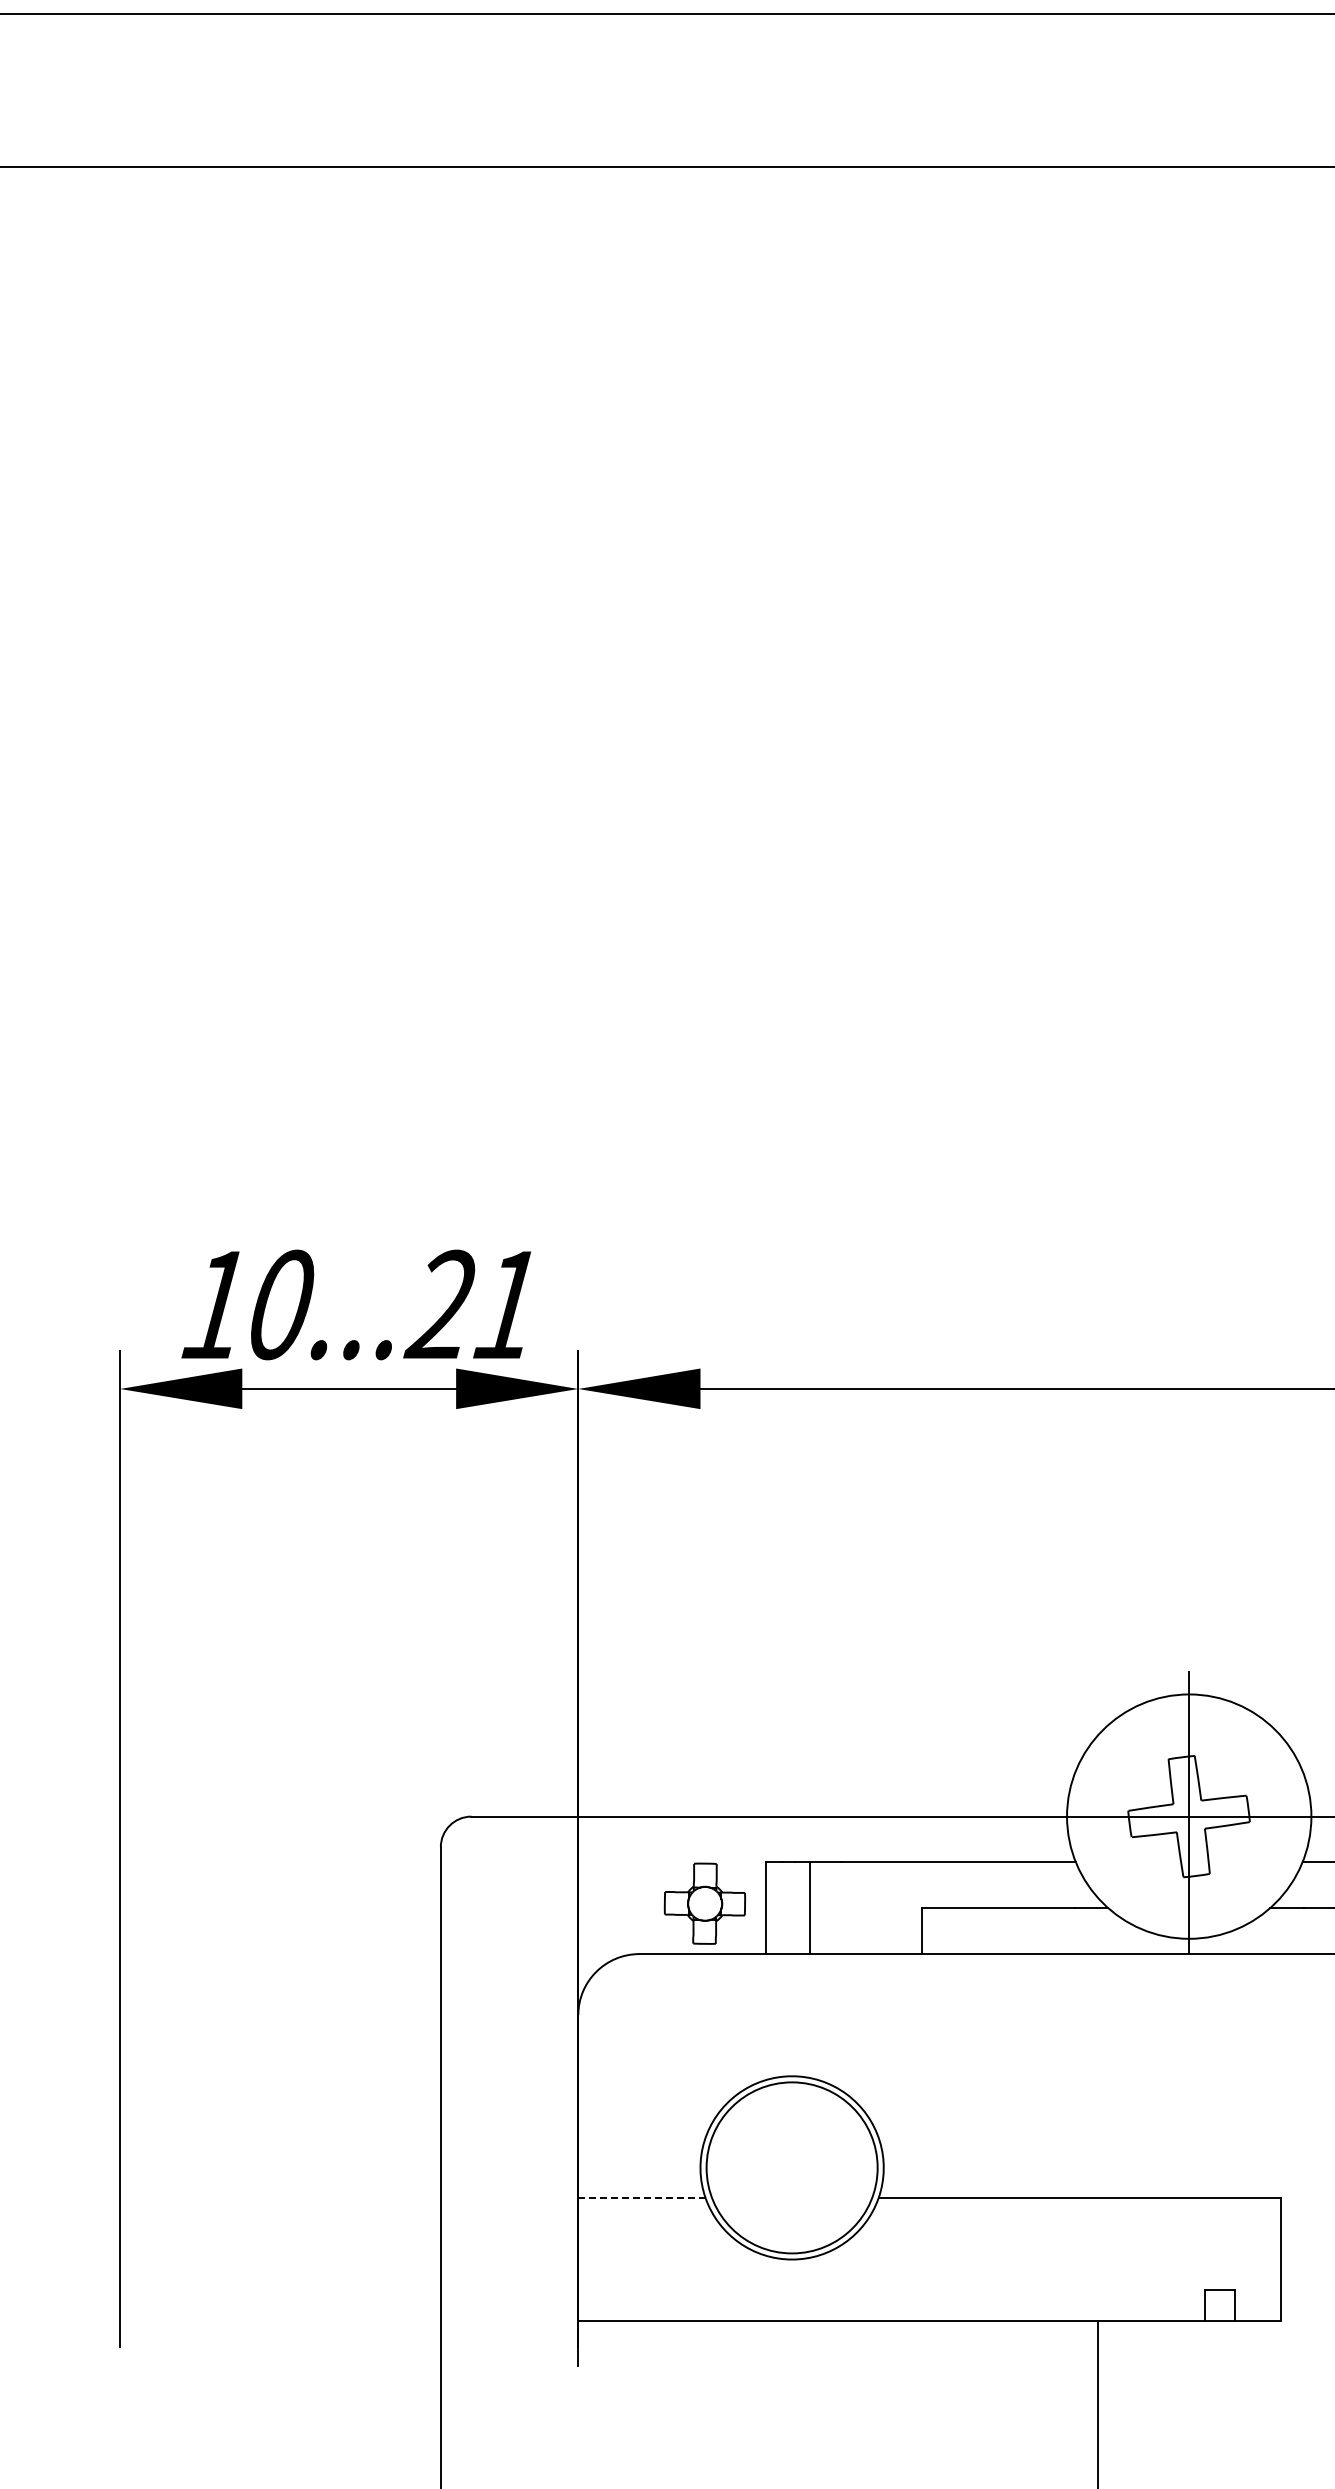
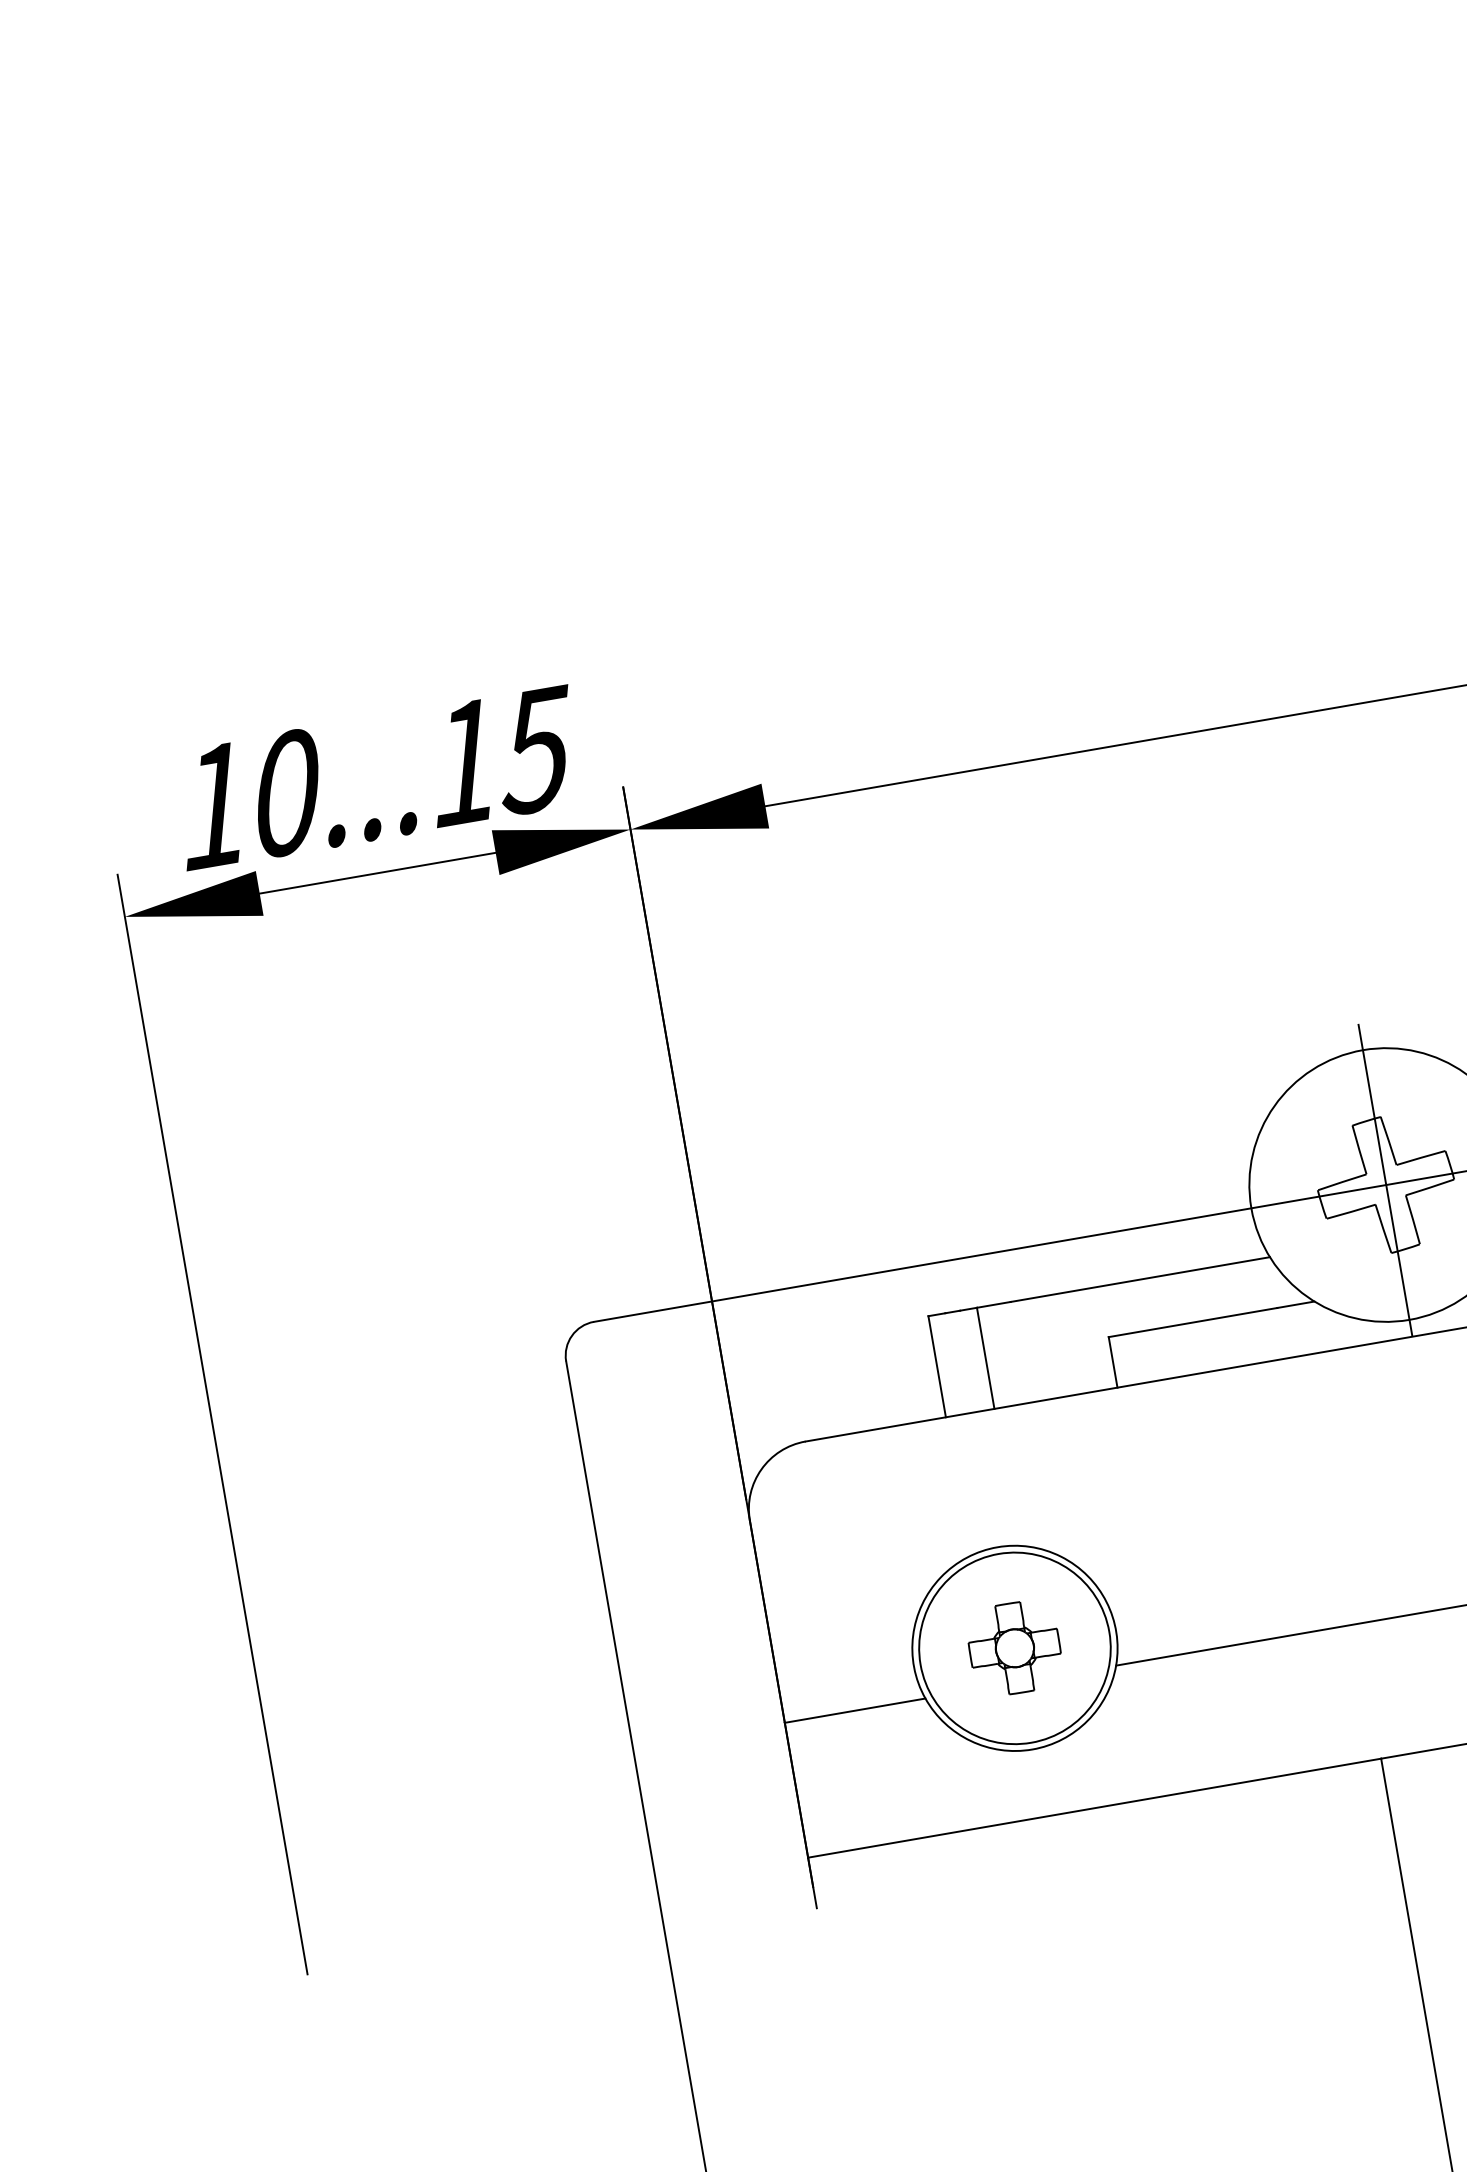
text: (474, 1304) -> (499, 756), 10...21 -> 10...15
part: (704, 1903) -> (1014, 1648), moved
line: (641, 2198) -> (854, 1710), dashed -> solid

